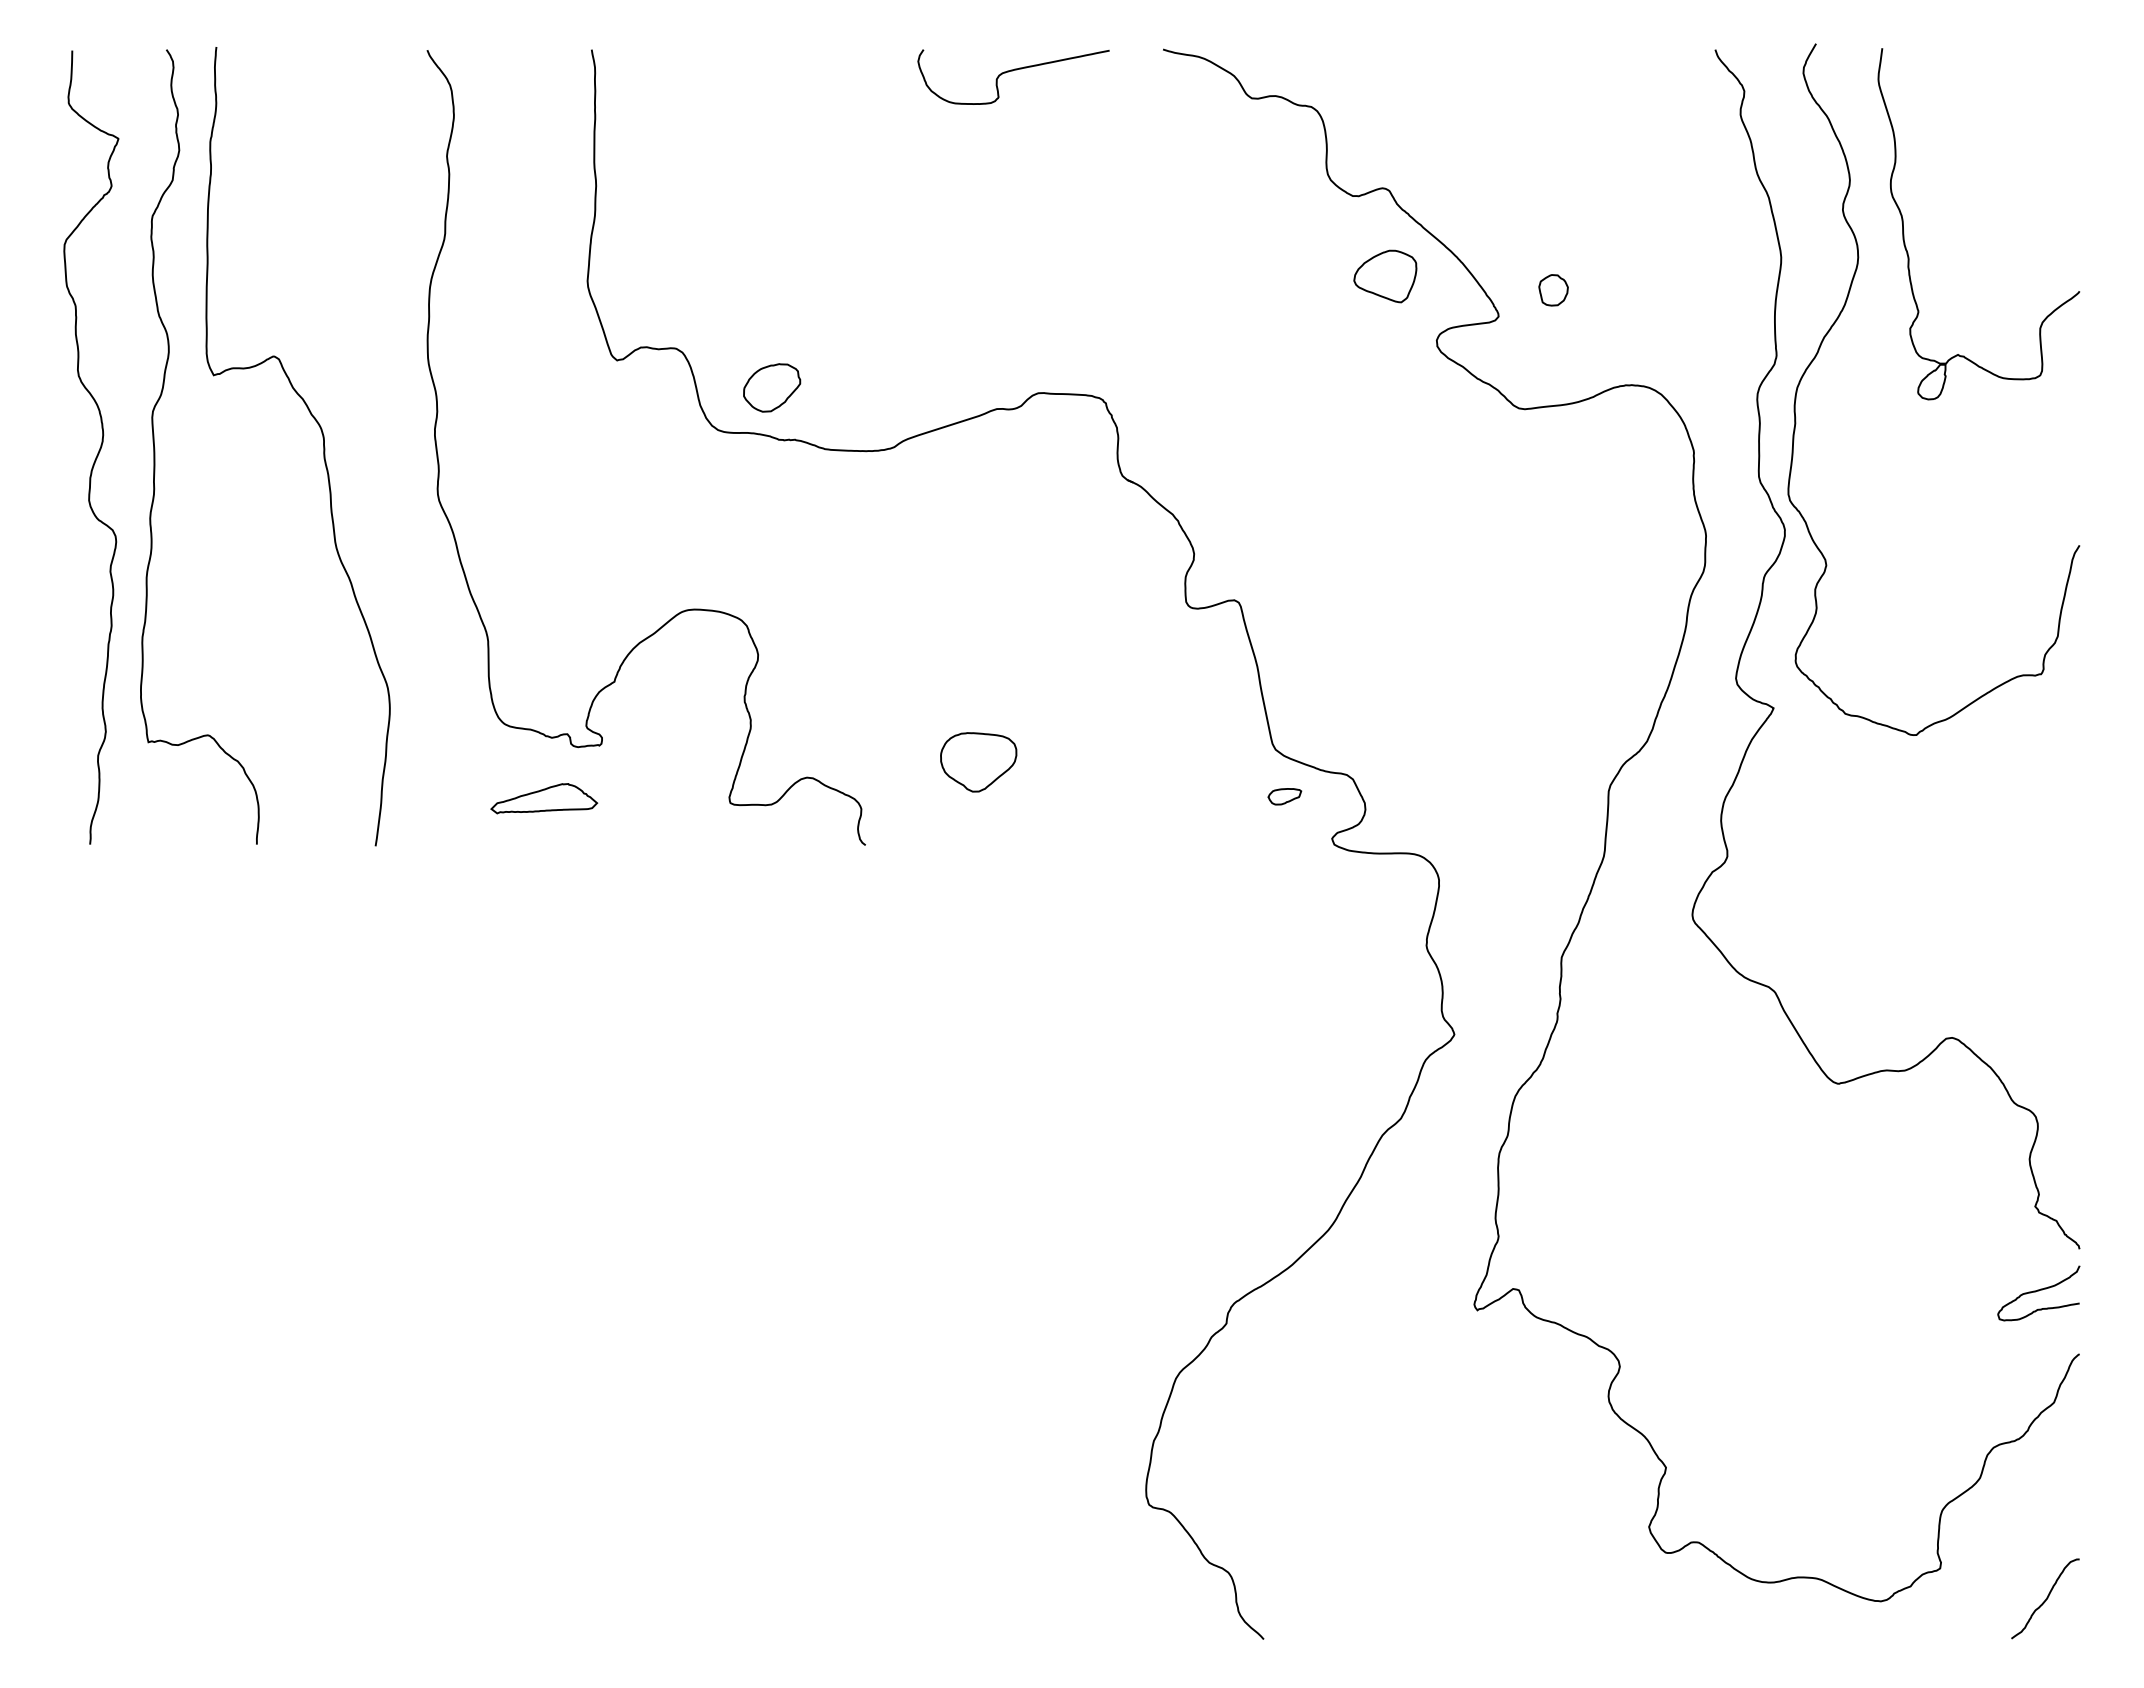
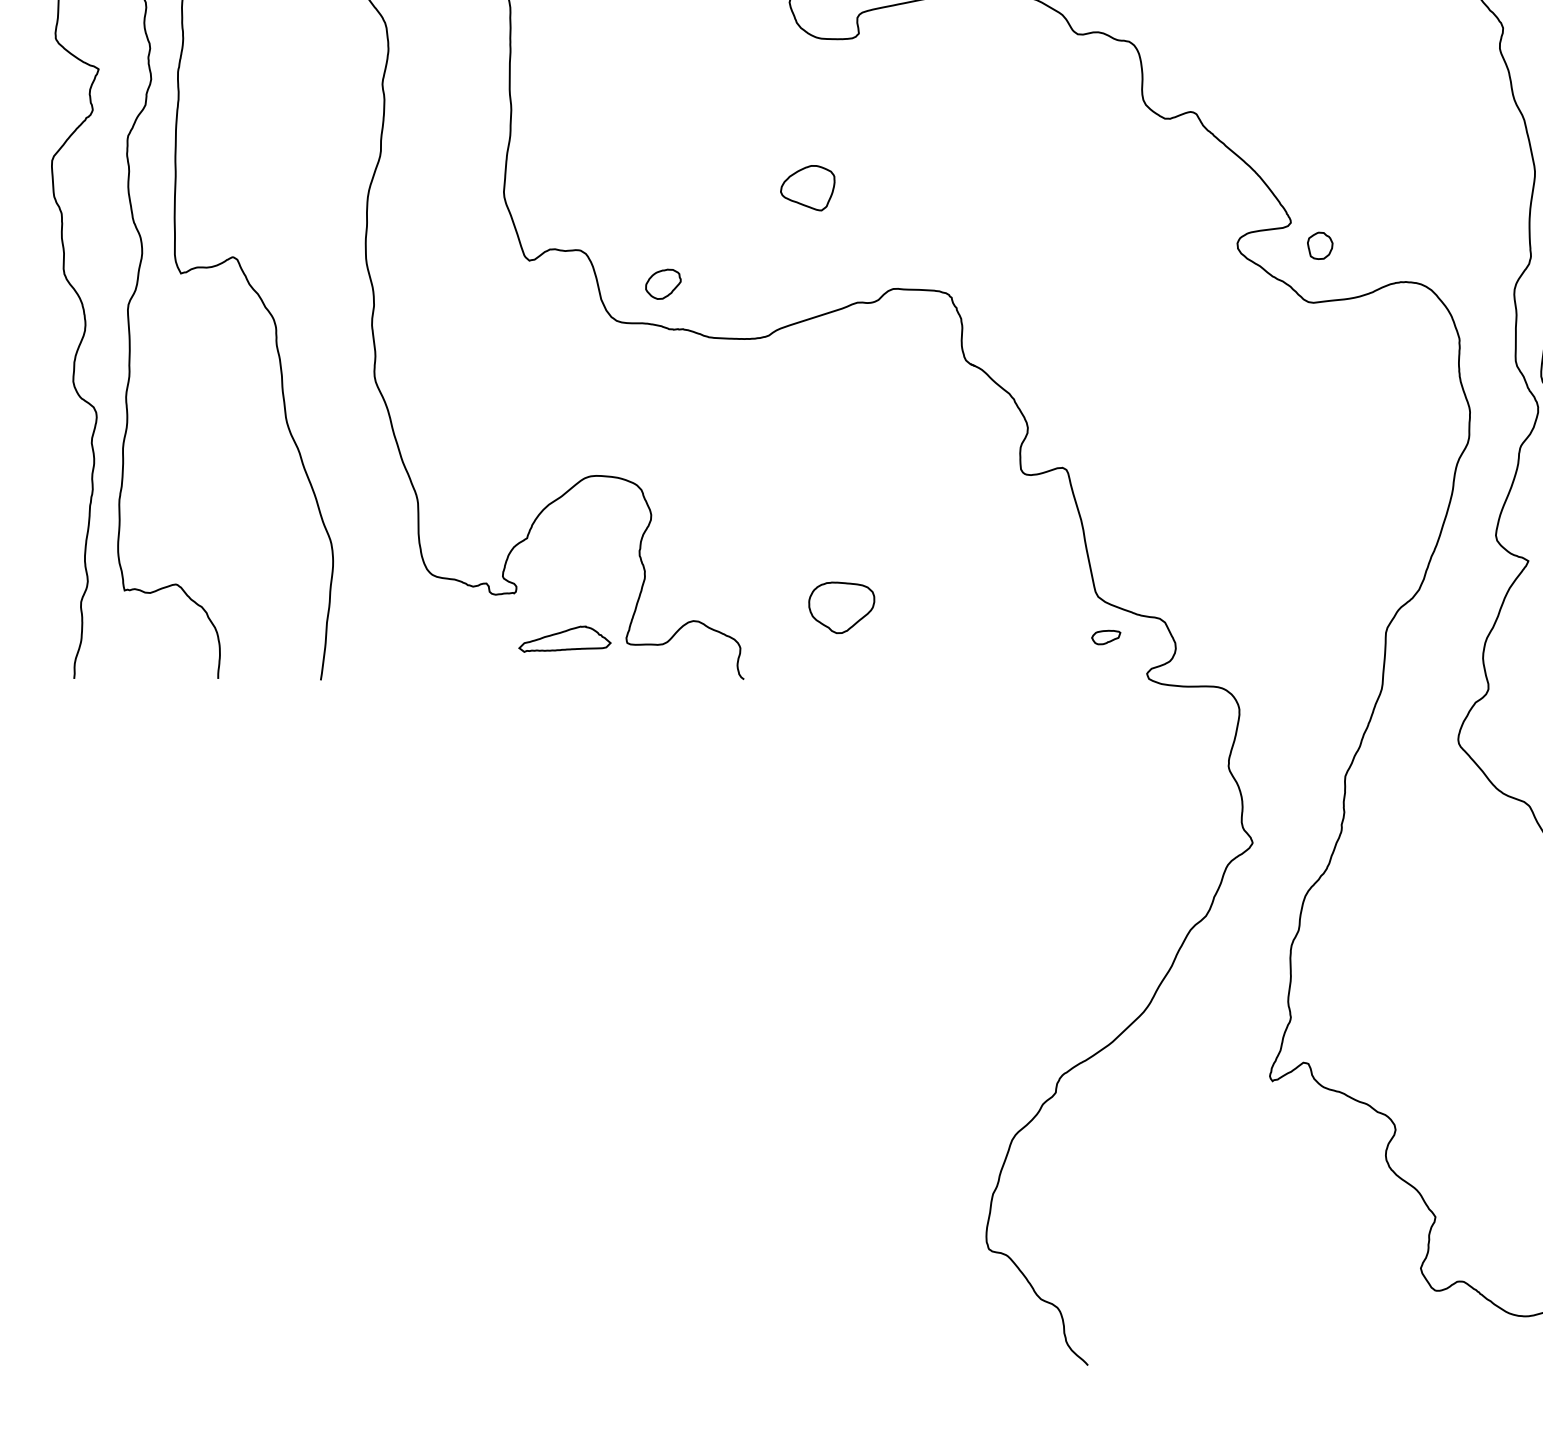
part: (1385, 276) -> (807, 188), moved
part: (1553, 290) -> (1320, 246), moved
part: (772, 387) -> (663, 284), size x0.71
part: (544, 798) -> (565, 639), moved

